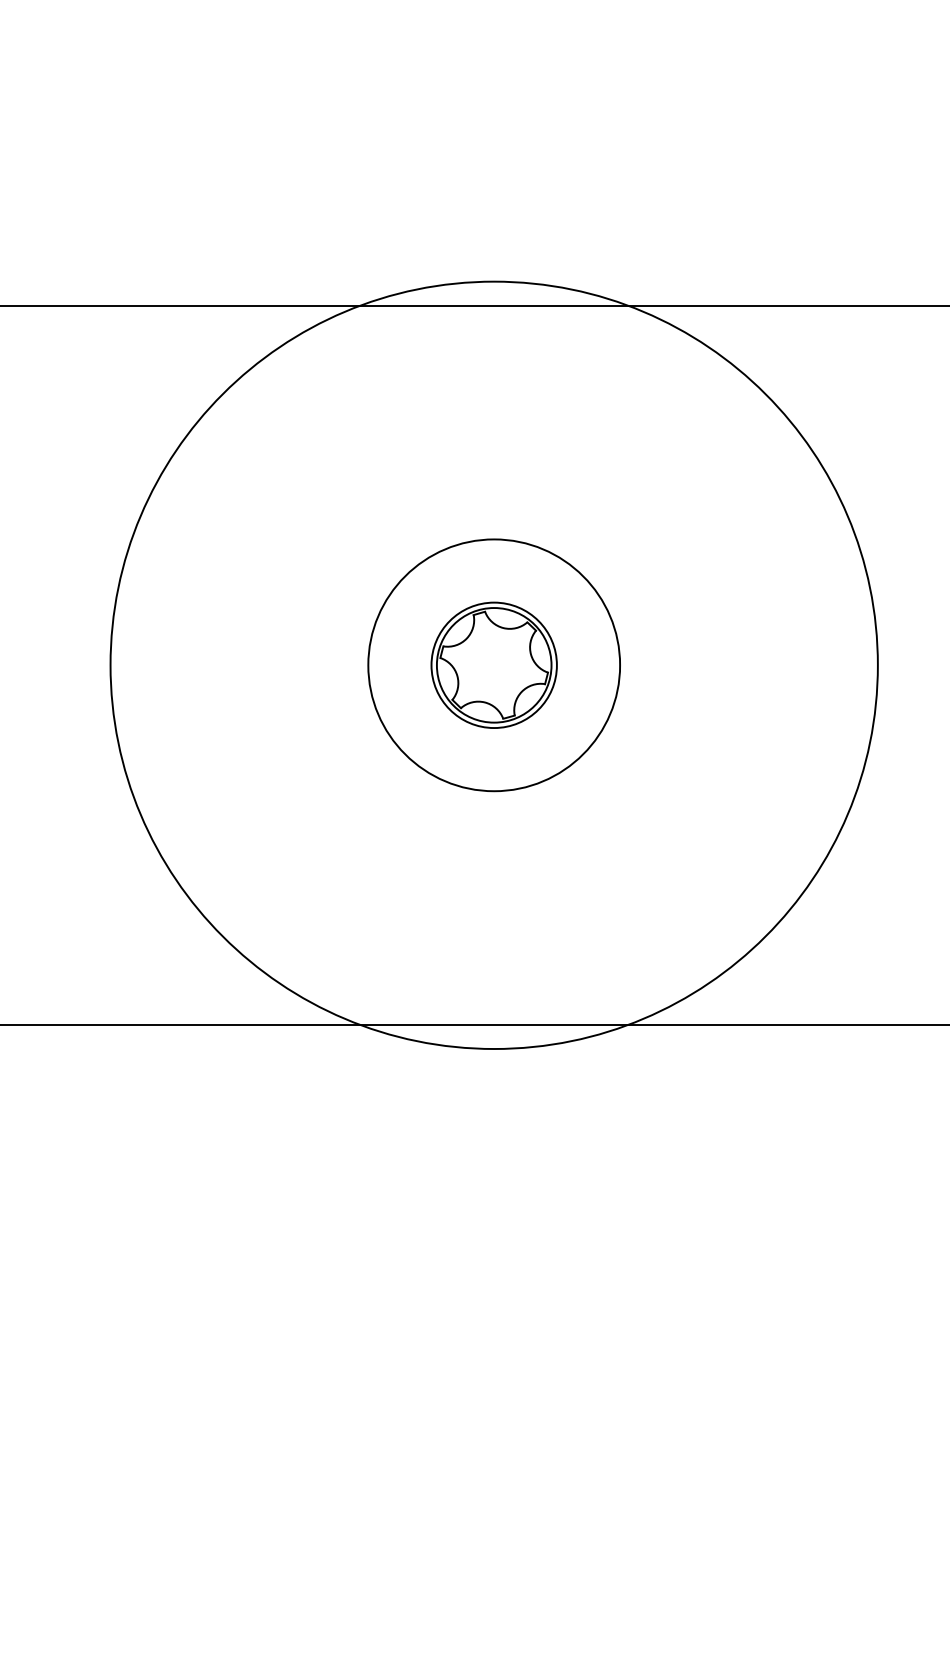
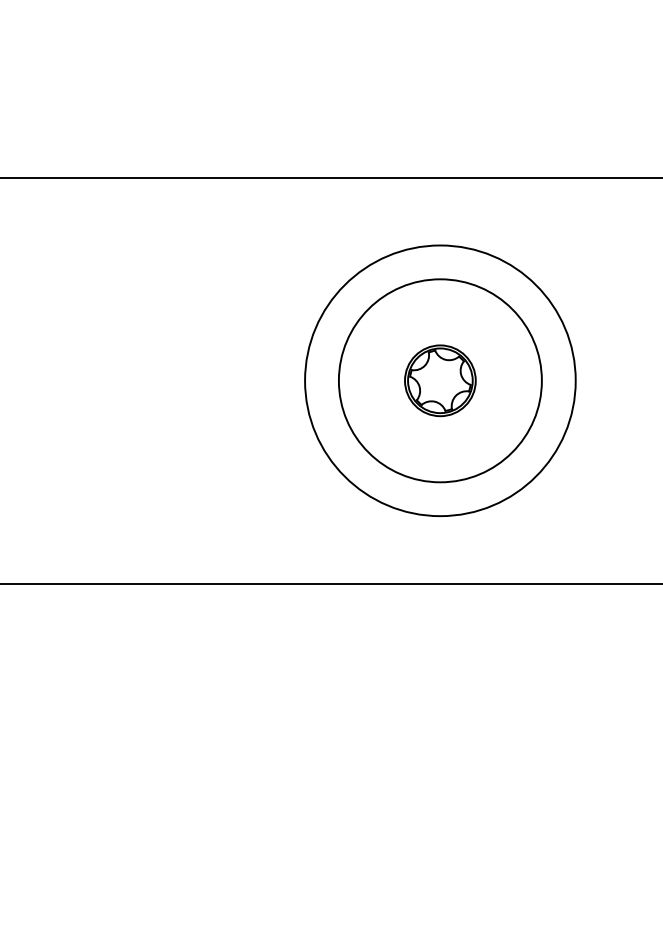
circle: (492, 664) -> (439, 380), size x1.43
circle: (494, 664) -> (440, 380), size x0.62

